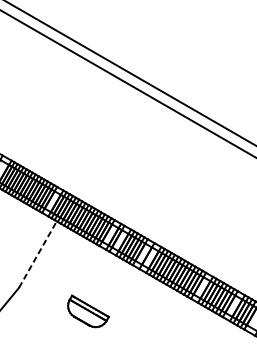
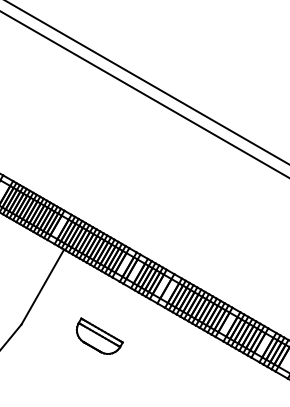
line: (38, 254) -> (43, 286), dashed -> solid
part: (88, 310) -> (99, 335), moved

